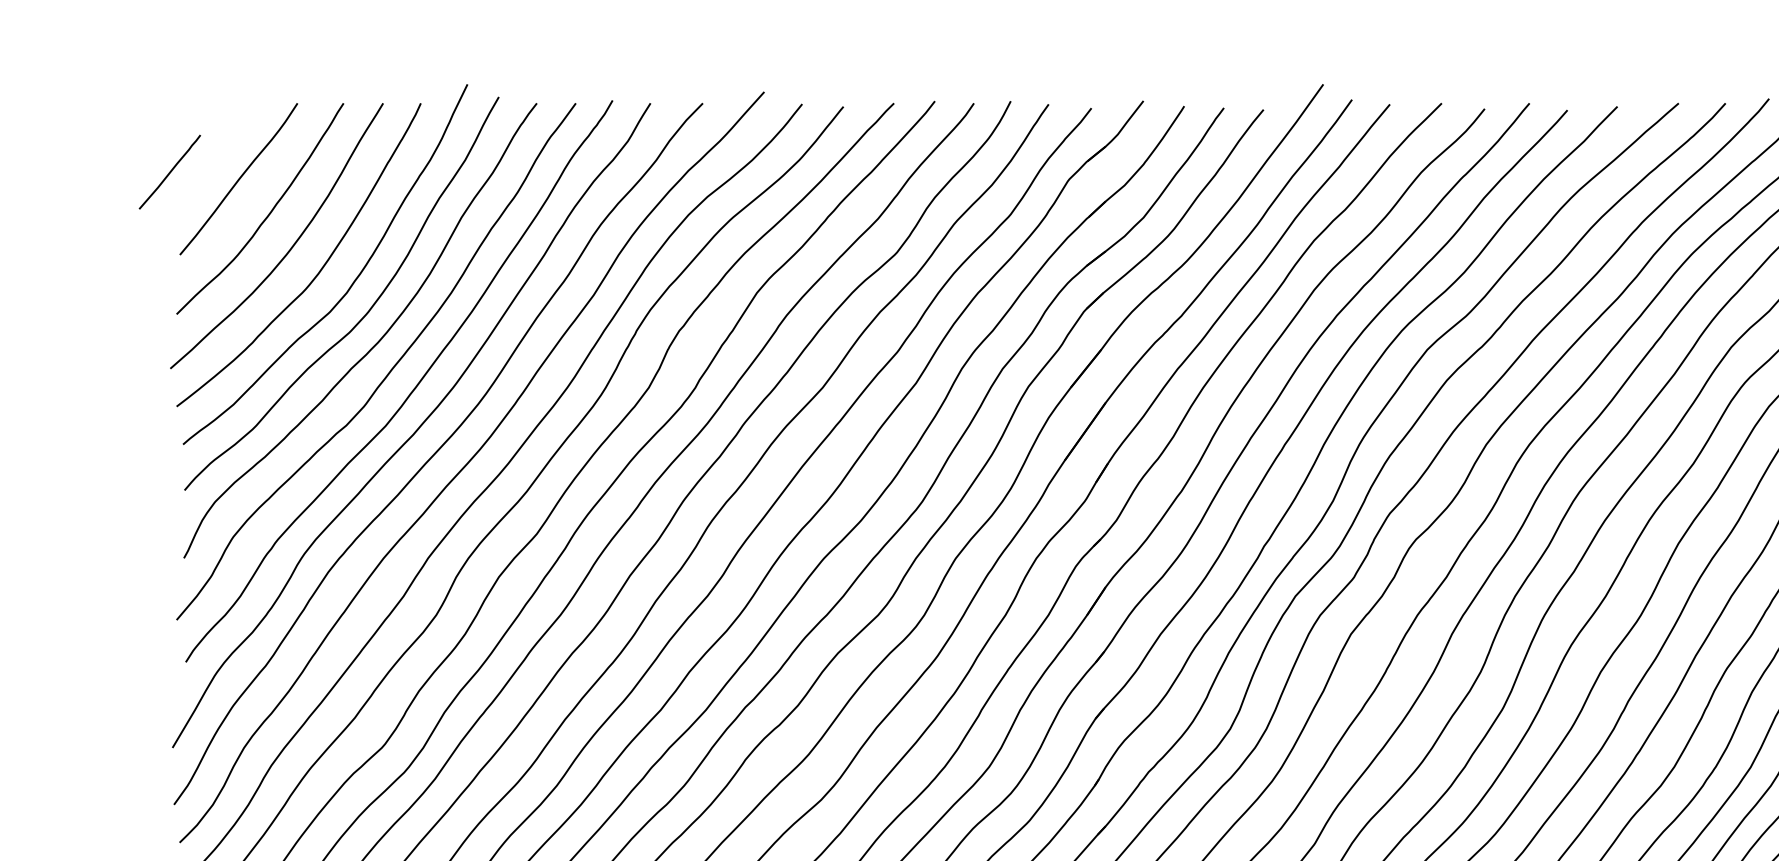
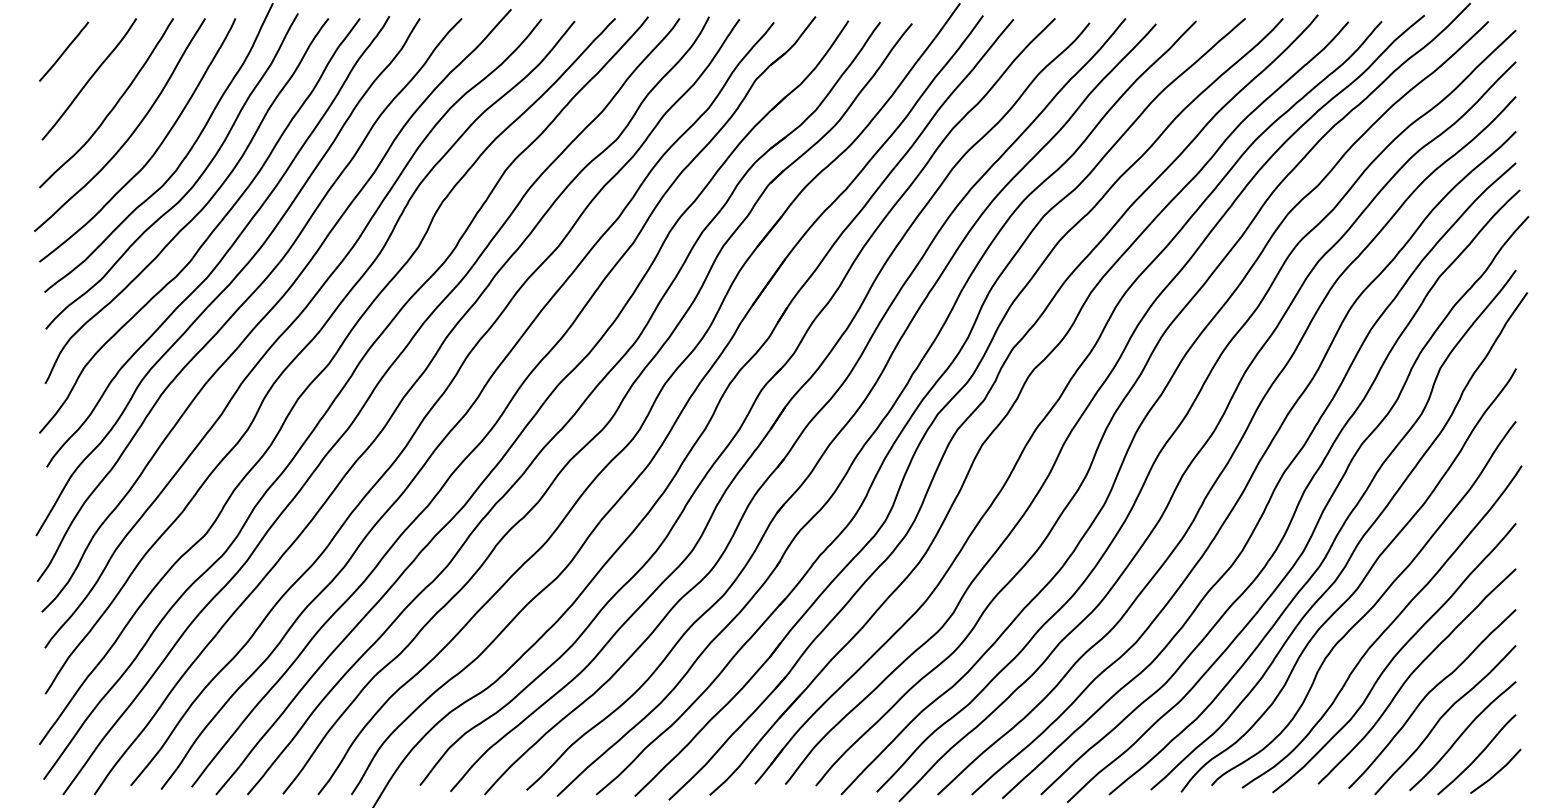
line: (170, 171) -> (64, 51), moved

